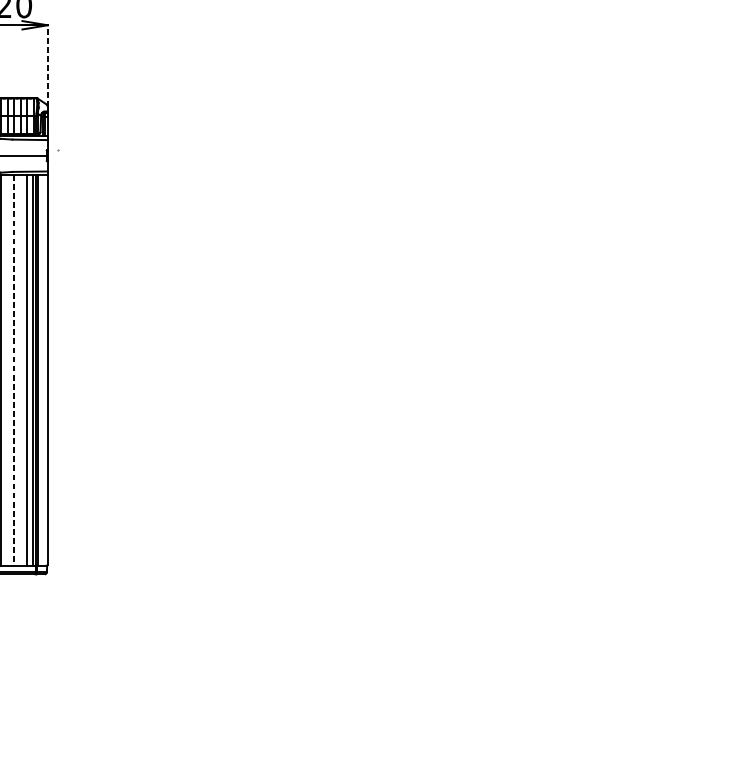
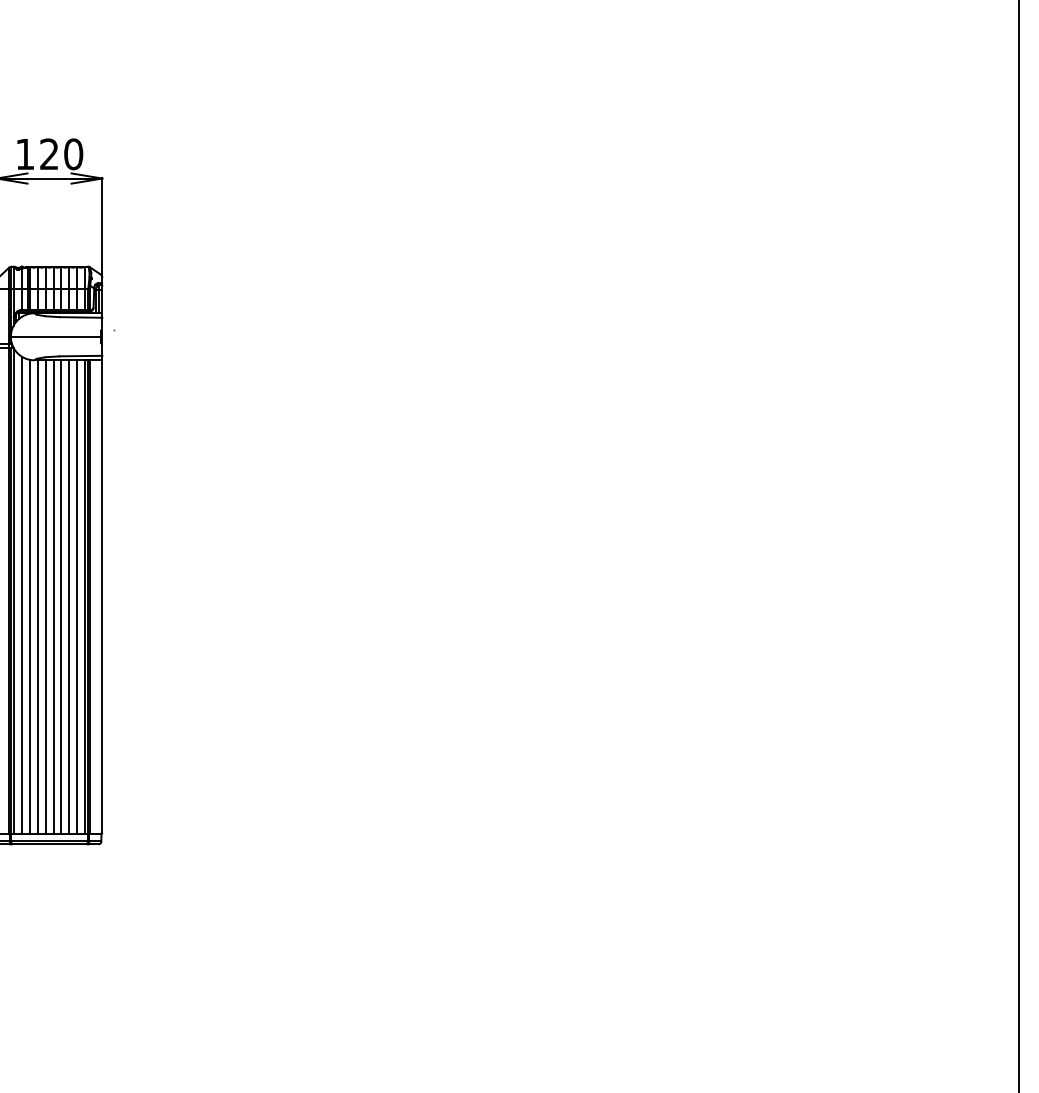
line: (47, 66) -> (102, 228), dashed -> solid
line: (7, 369) -> (53, 596), added
line: (20, 369) -> (69, 596), added
line: (14, 370) -> (61, 597), dashed -> solid

